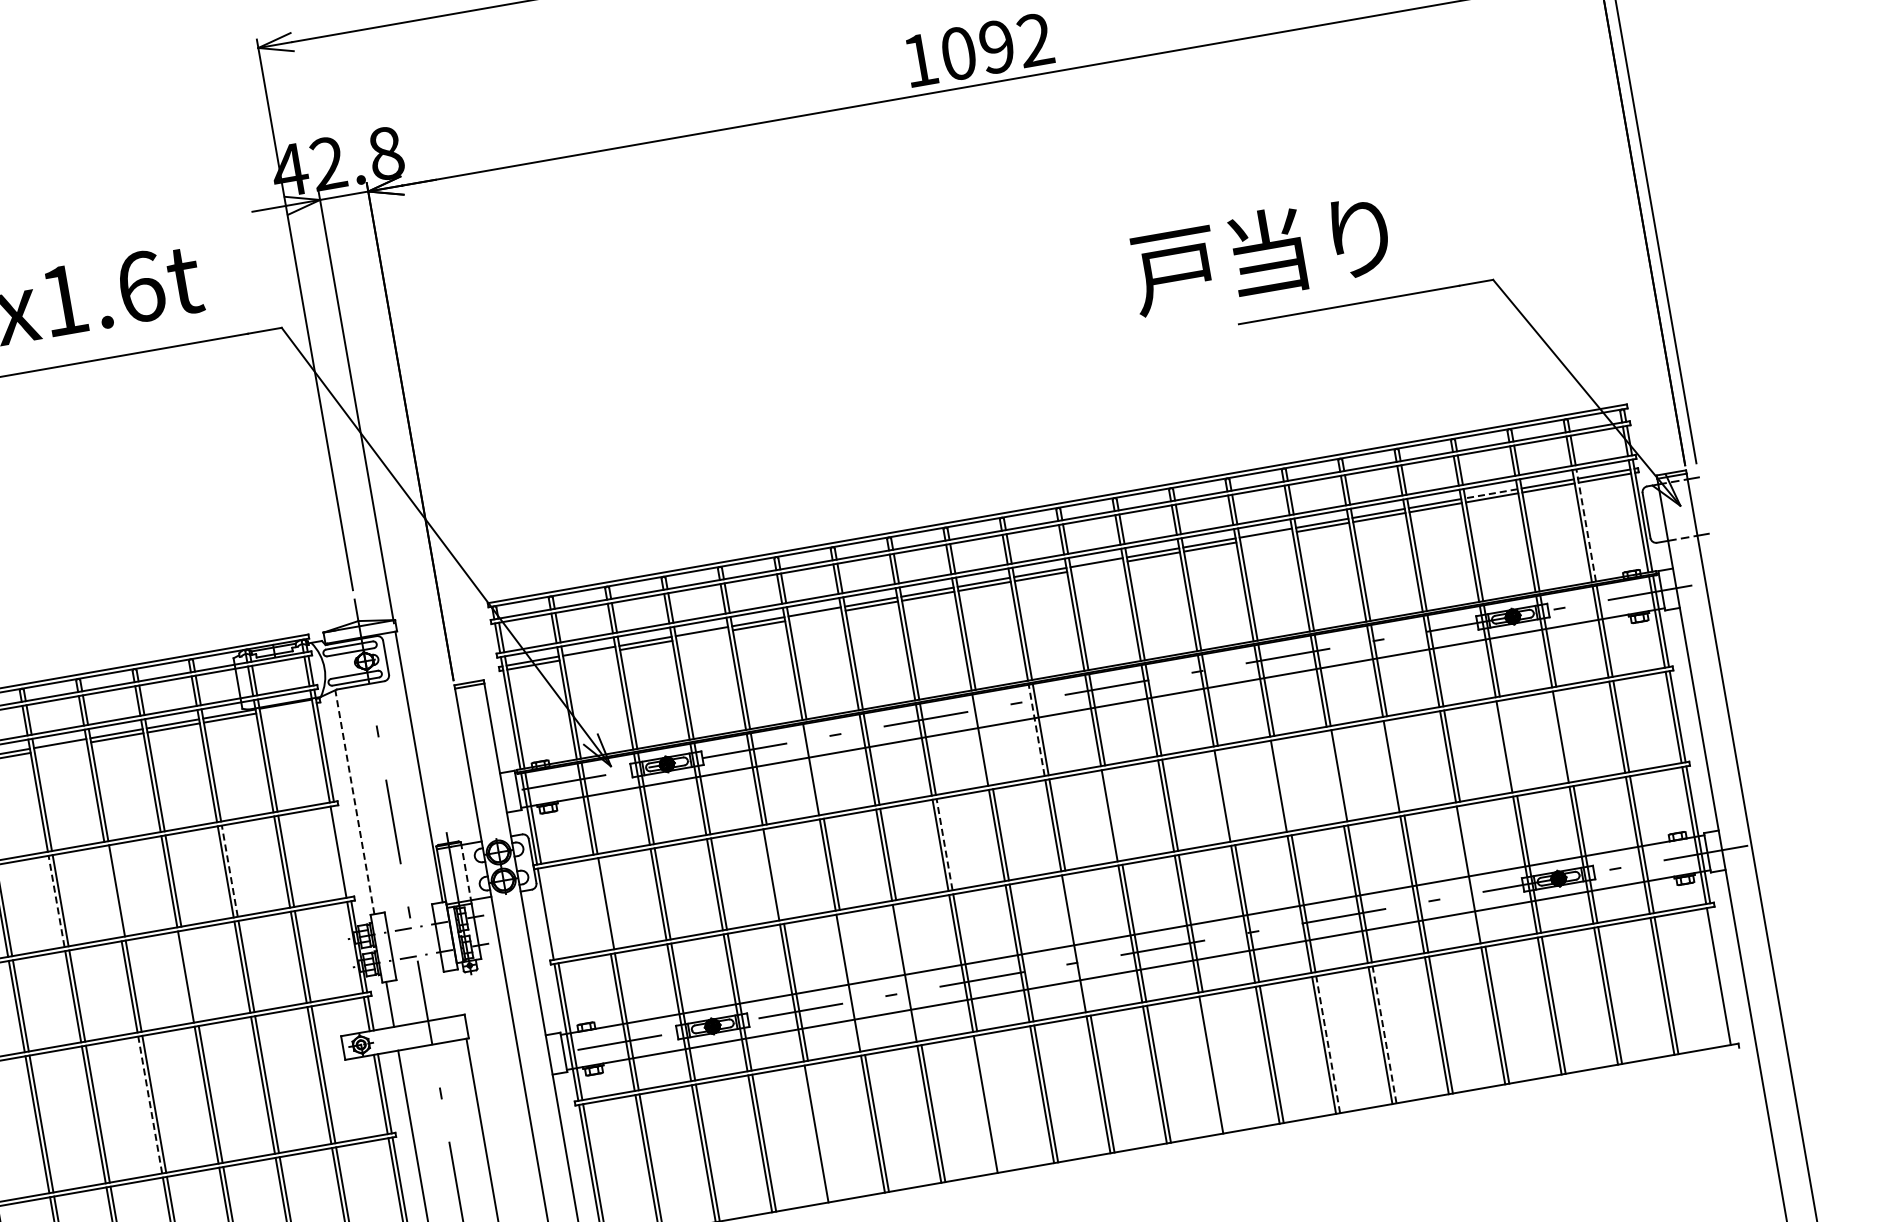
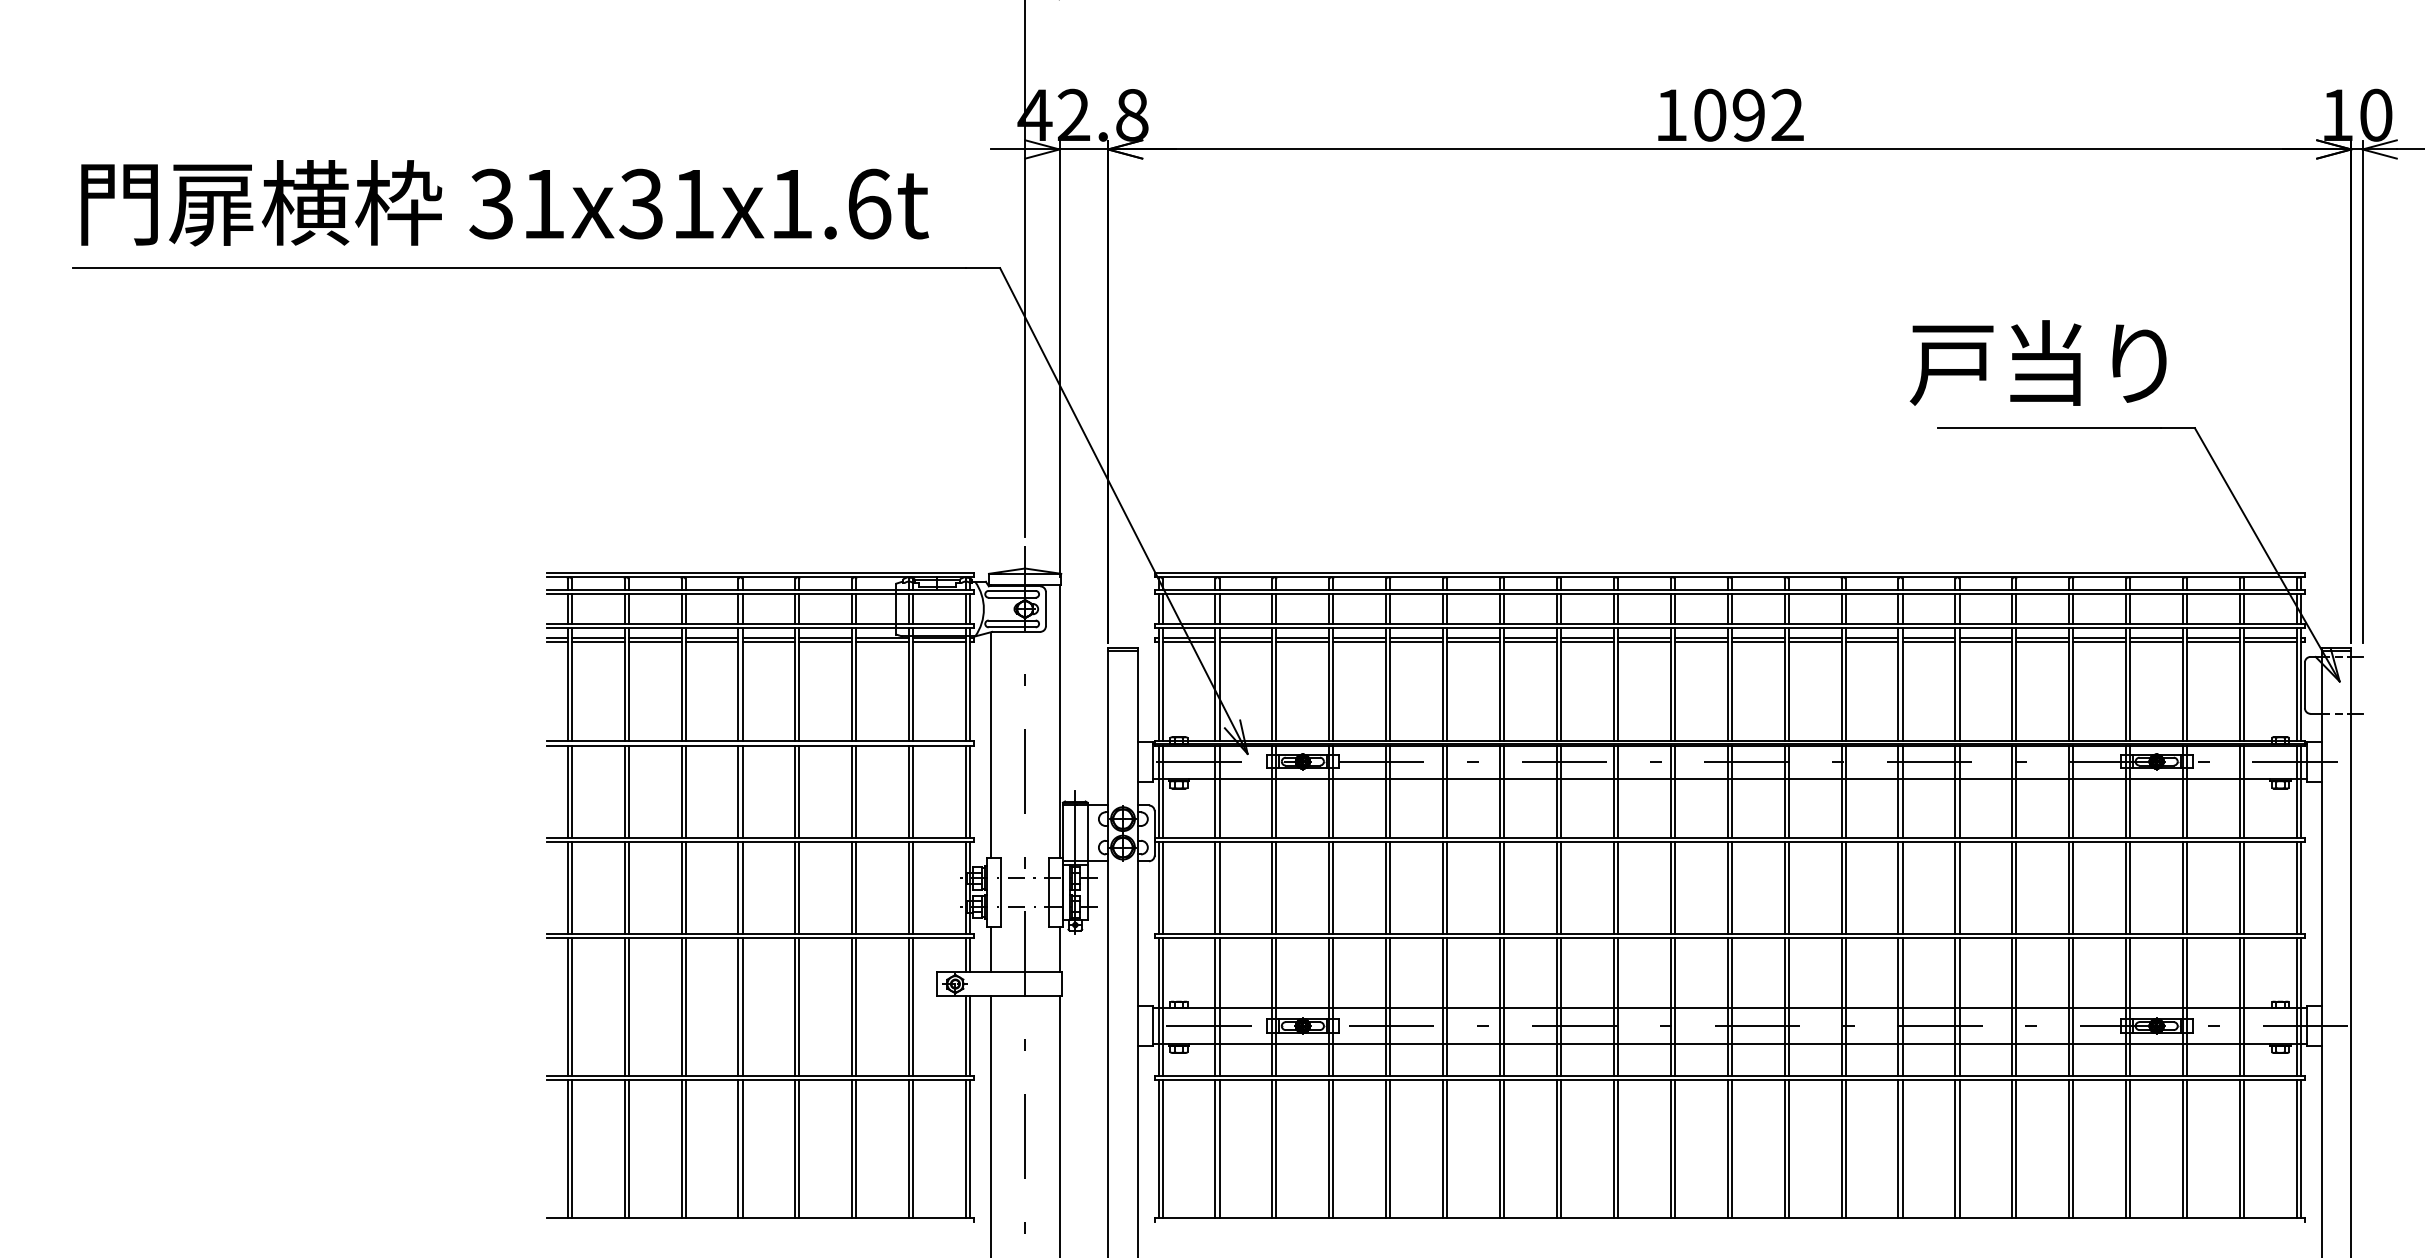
text: (1259, 253) -> (2037, 362), moved
line: (1491, 493) -> (2156, 637), dashed -> solid
line: (1586, 525) -> (2244, 684), dashed -> solid
line: (1266, 537) -> (1928, 641), added
line: (1096, 566) -> (1757, 641), added
line: (815, 615) -> (1473, 641), added
line: (702, 635) -> (1359, 641), added
line: (589, 655) -> (1245, 641), added
line: (286, 708) -> (939, 641), added
line: (1036, 730) -> (1670, 791), dashed -> solid
line: (1565, 736) -> (2187, 887), added
line: (983, 739) -> (1617, 791), added
line: (1508, 745) -> (2130, 887), added
line: (60, 747) -> (711, 641), added
line: (1395, 765) -> (2016, 887), added
line: (815, 768) -> (1447, 791), added
line: (1335, 776) -> (1955, 887), added
line: (1282, 785) -> (1902, 887), added
line: (1226, 795) -> (1845, 887), added
line: (354, 802) -> (990, 745), dashed -> solid
line: (1113, 814) -> (1731, 887), added
line: (945, 844) -> (1561, 887), dashed -> solid
line: (342, 851) -> (970, 791), added
line: (229, 871) -> (856, 791), dashed -> solid
line: (465, 871) -> (1087, 832), dashed -> solid
line: (775, 873) -> (1390, 887), added
line: (1472, 873) -> (2073, 1006), added
line: (113, 891) -> (738, 791), added
line: (56, 901) -> (681, 791), dashed -> solid
line: (602, 904) -> (1215, 887), added
line: (549, 913) -> (1162, 887), added
line: (1077, 942) -> (1674, 1006), added
line: (909, 972) -> (1504, 1006), added
line: (1723, 975) -> (2301, 1149), added
line: (190, 976) -> (799, 887), added
line: (852, 981) -> (1447, 1006), added
line: (458, 992) -> (1059, 949), added
line: (1384, 1034) -> (1959, 1148), dashed -> solid
line: (1327, 1043) -> (1902, 1148), dashed -> solid
line: (1215, 1064) -> (1788, 1149), added
line: (990, 1103) -> (1561, 1149), added
line: (150, 1104) -> (738, 1006), dashed -> solid
line: (820, 1133) -> (1390, 1149), added

